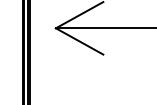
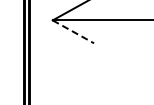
line: (79, 41) -> (73, 31), solid -> dashed

